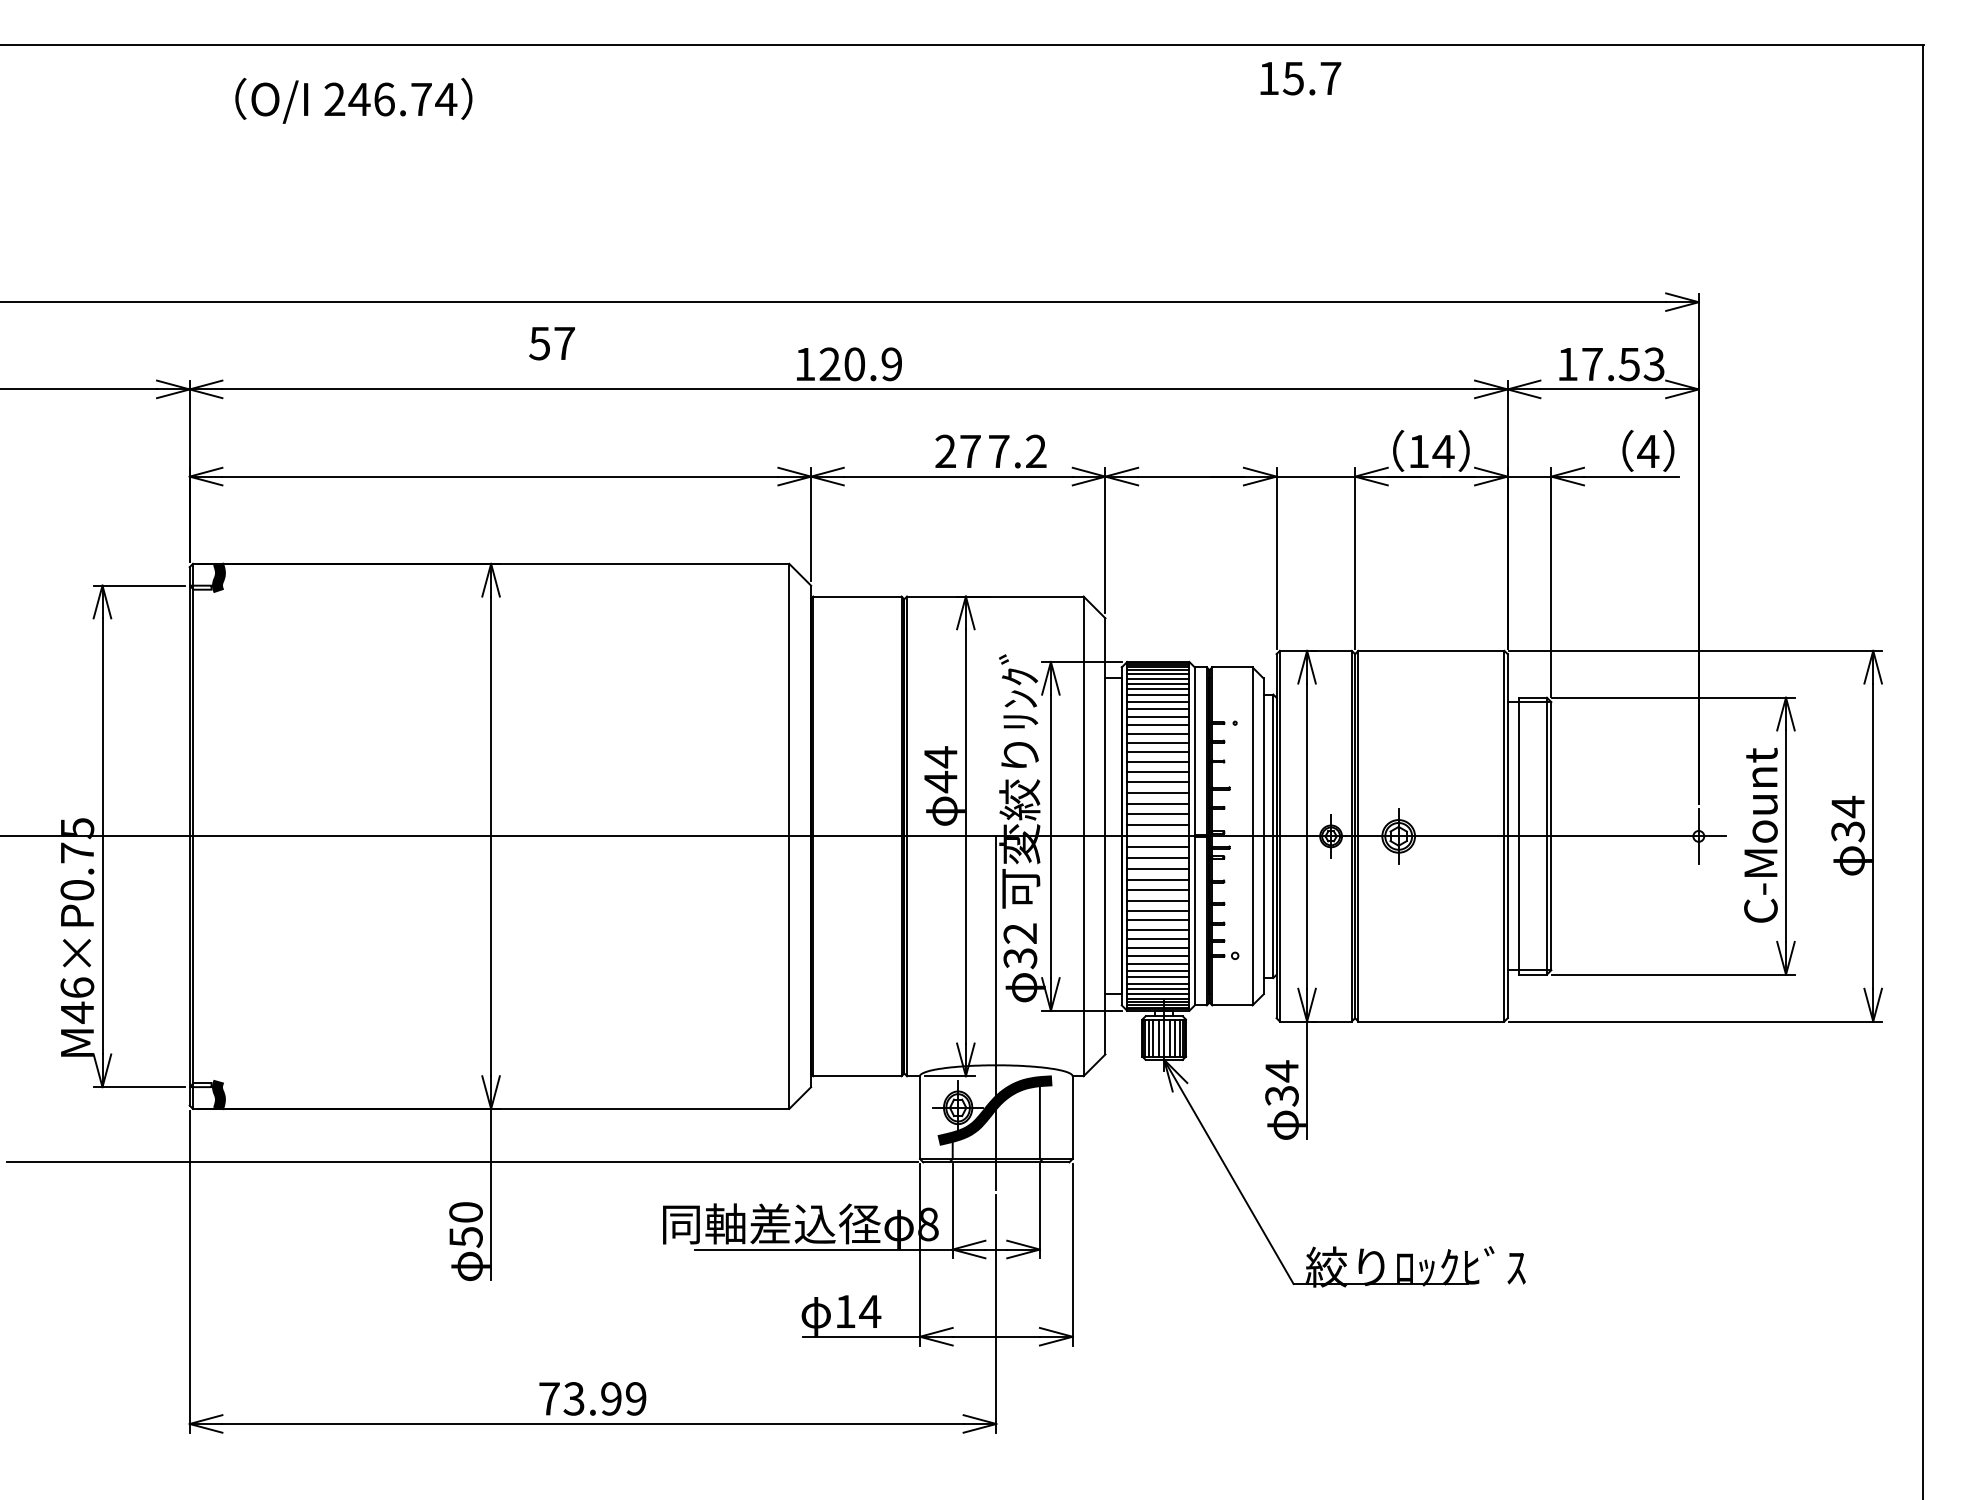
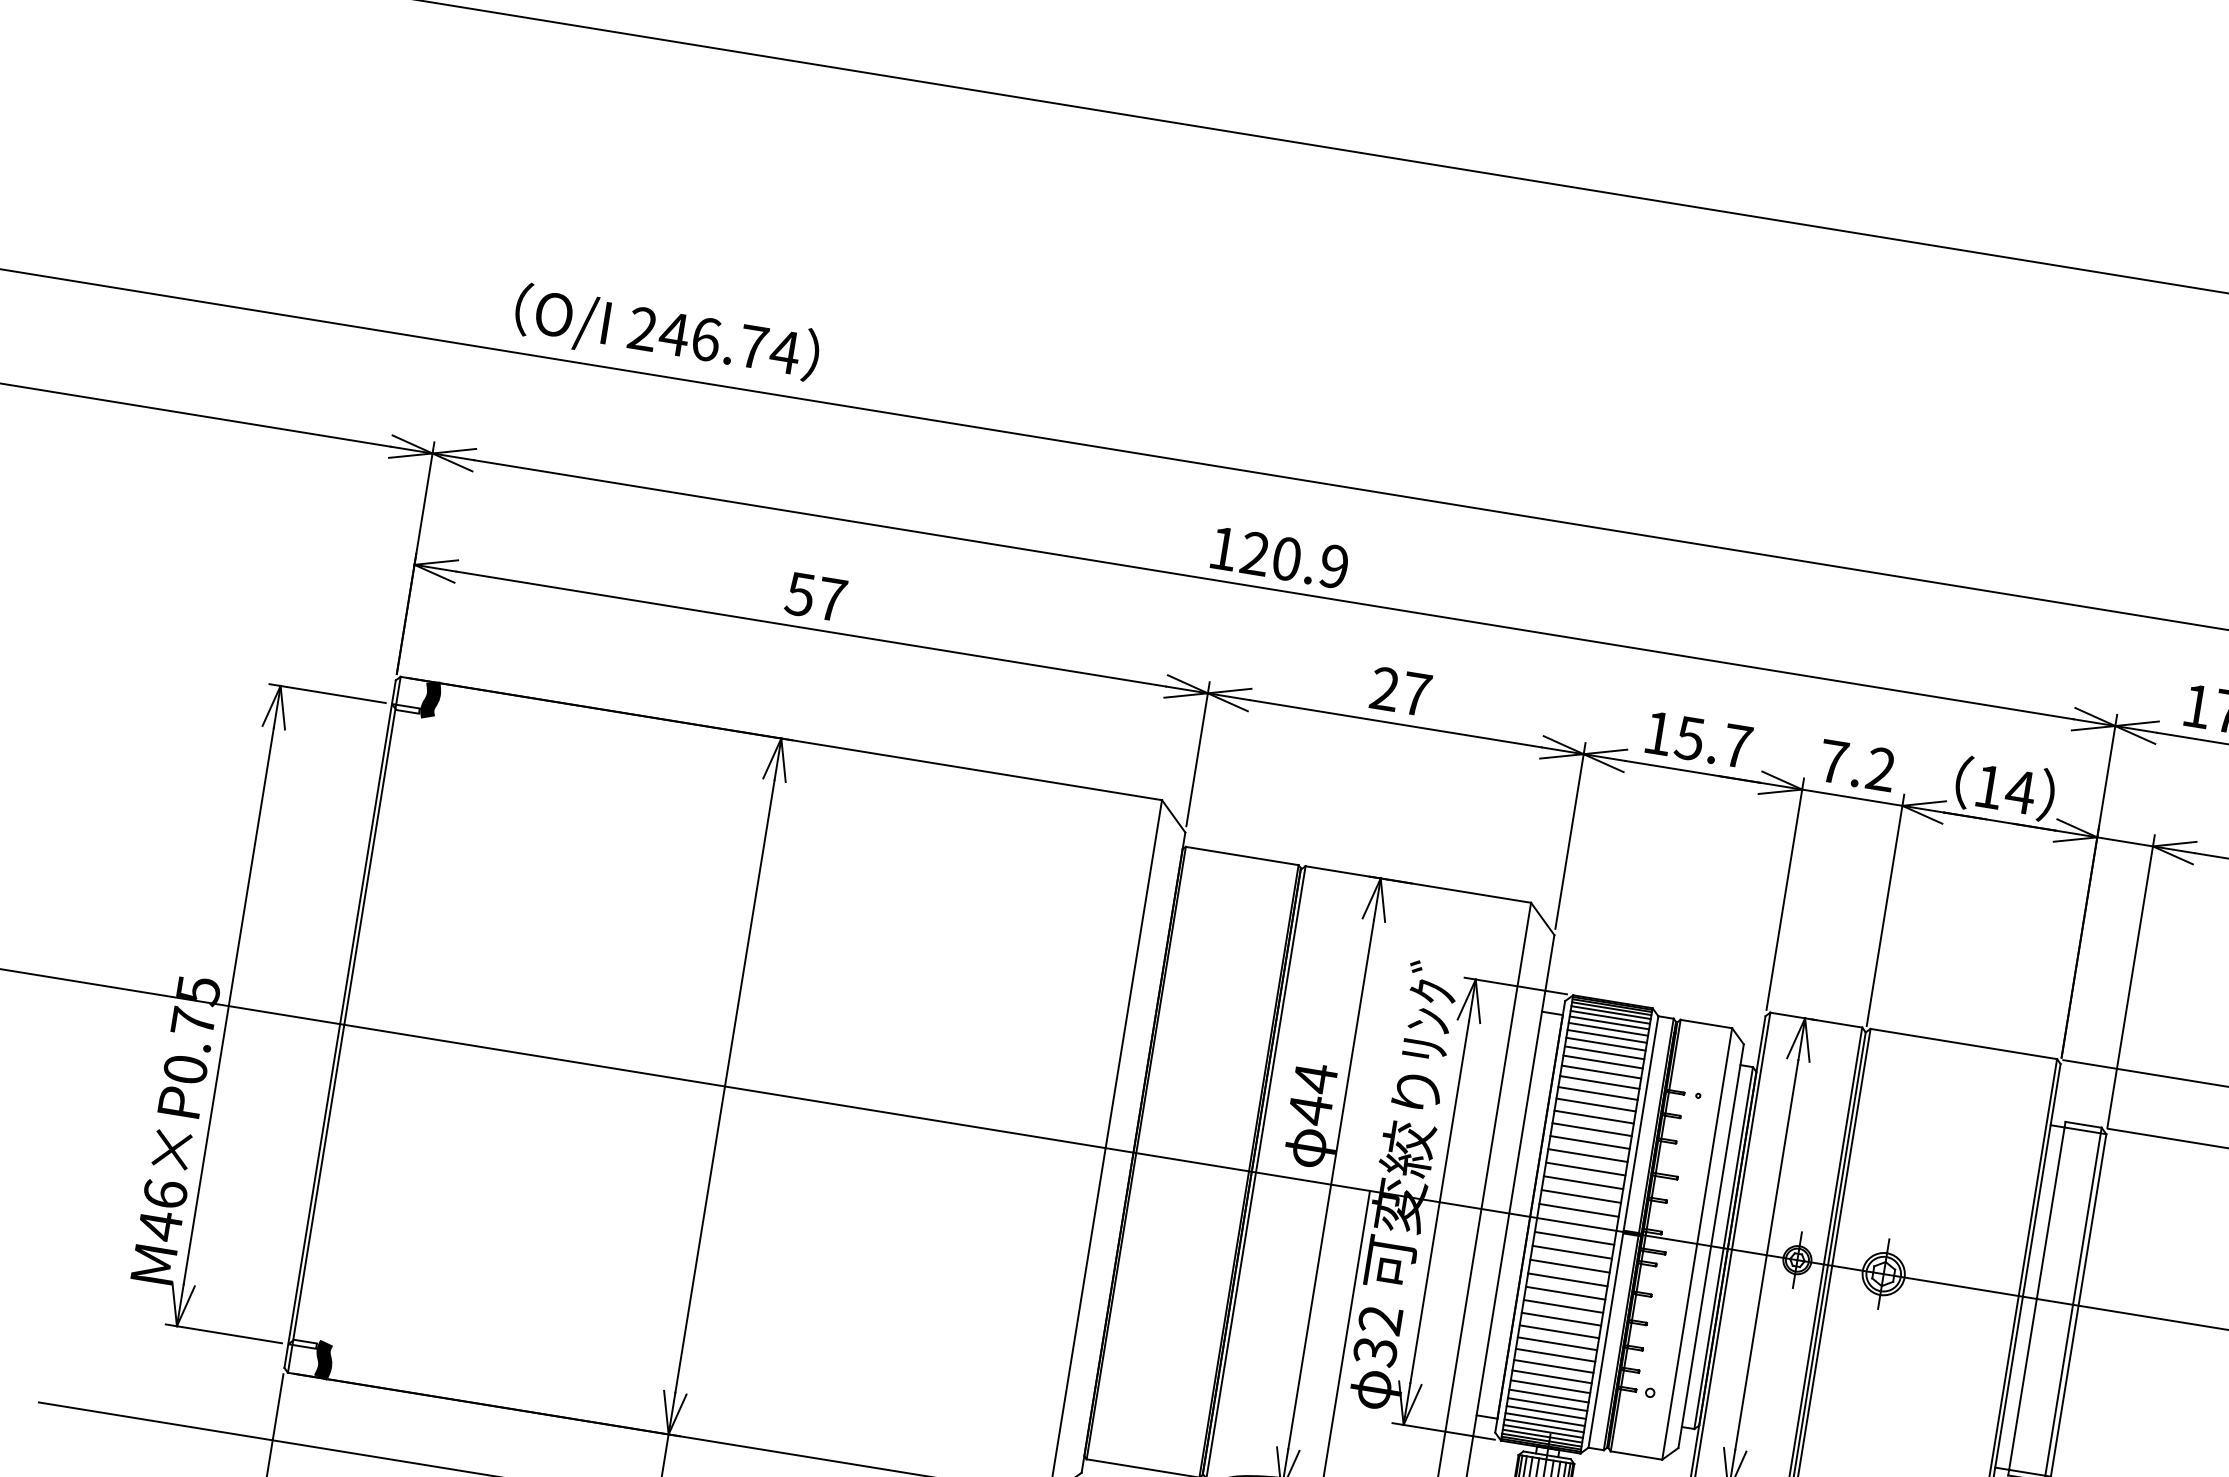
text: (1300, 78) -> (1698, 739), moved
text: (353, 100) -> (666, 334), moved
text: (551, 343) -> (815, 596), moved
text: (1017, 451) -> (1857, 765), moved

